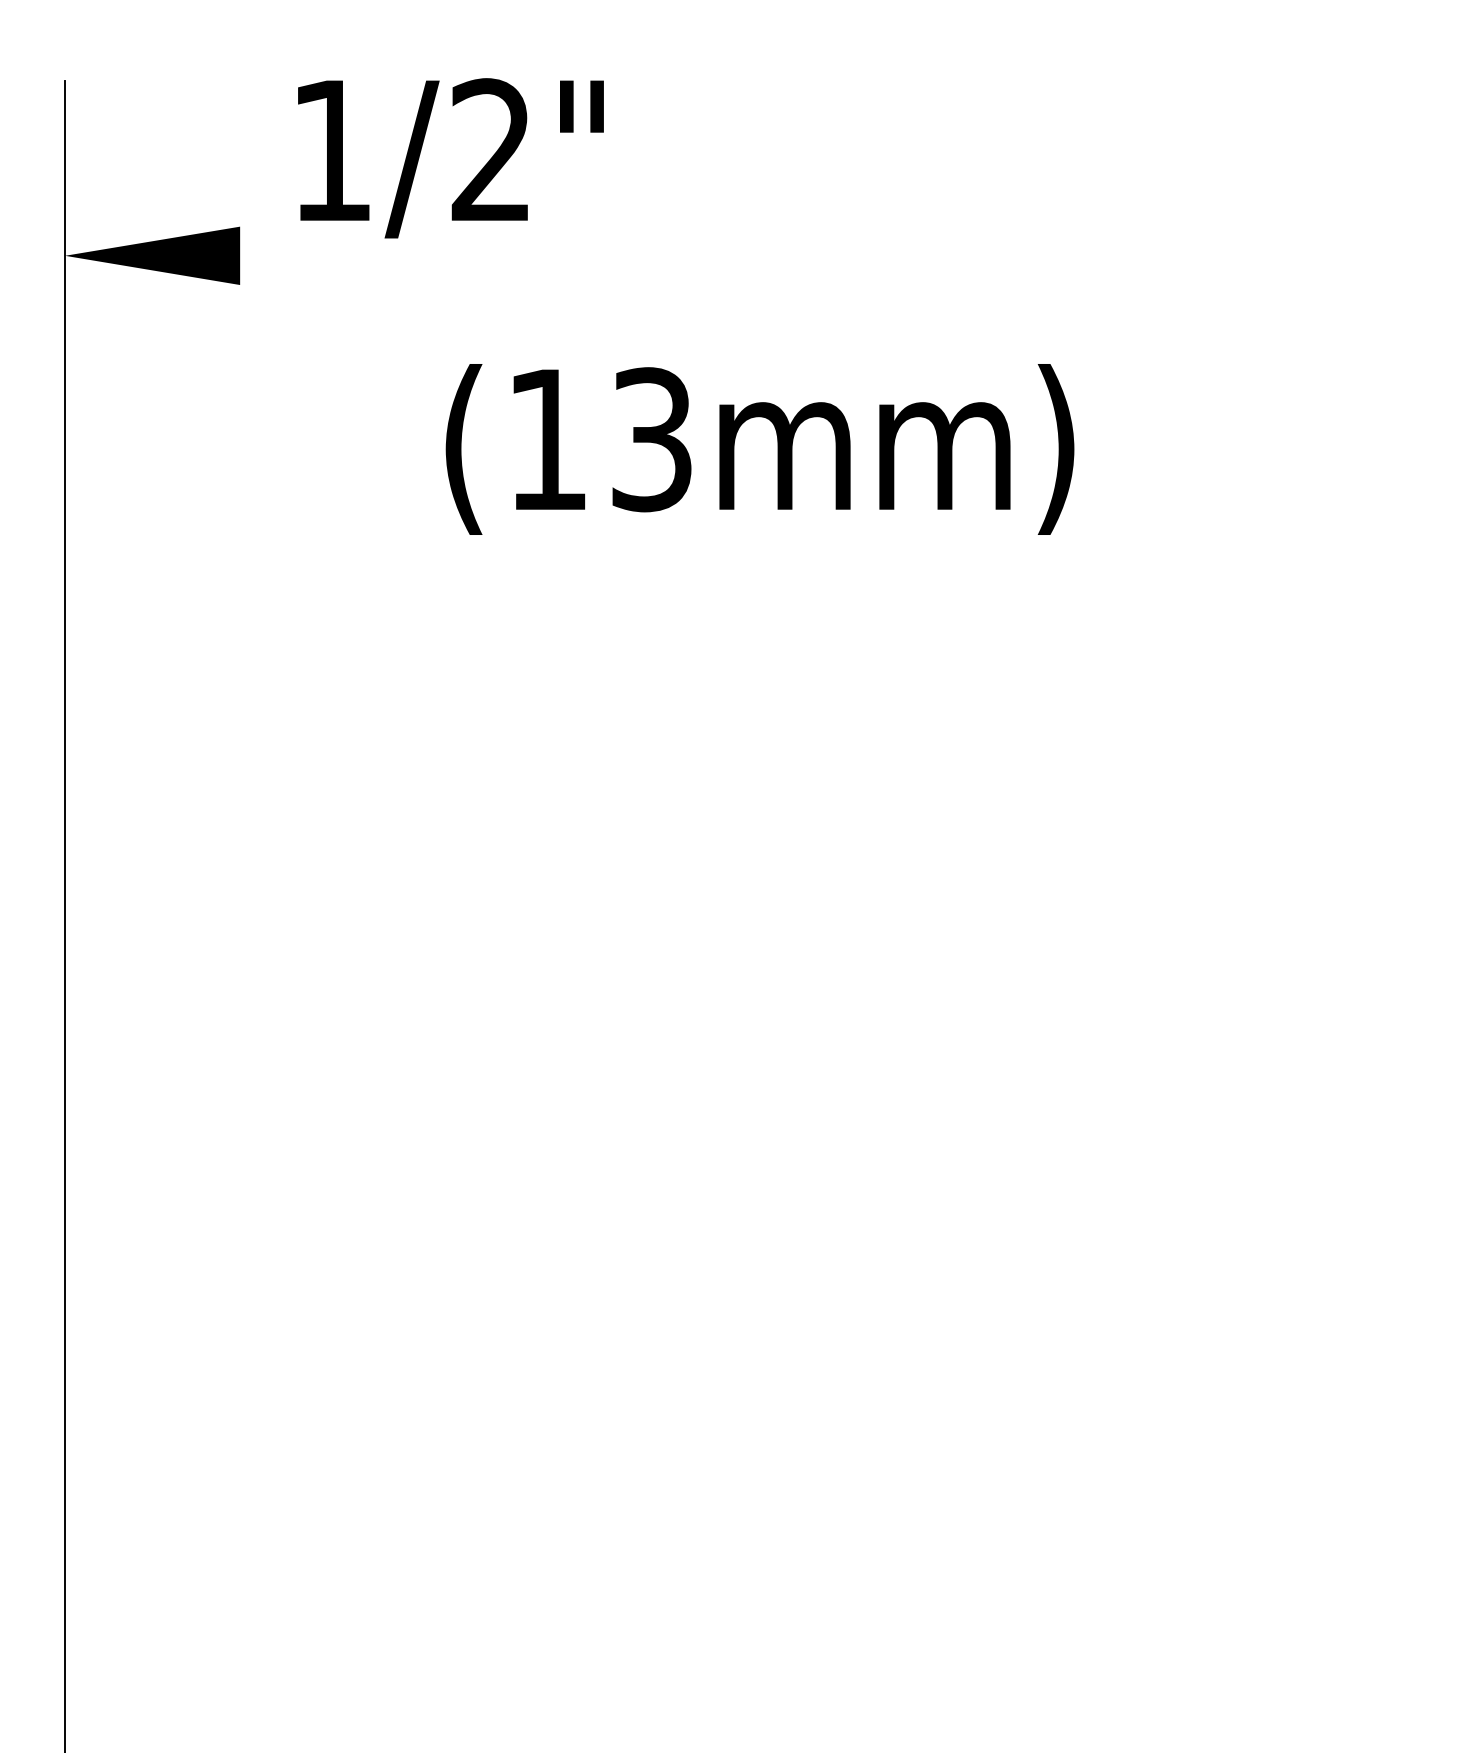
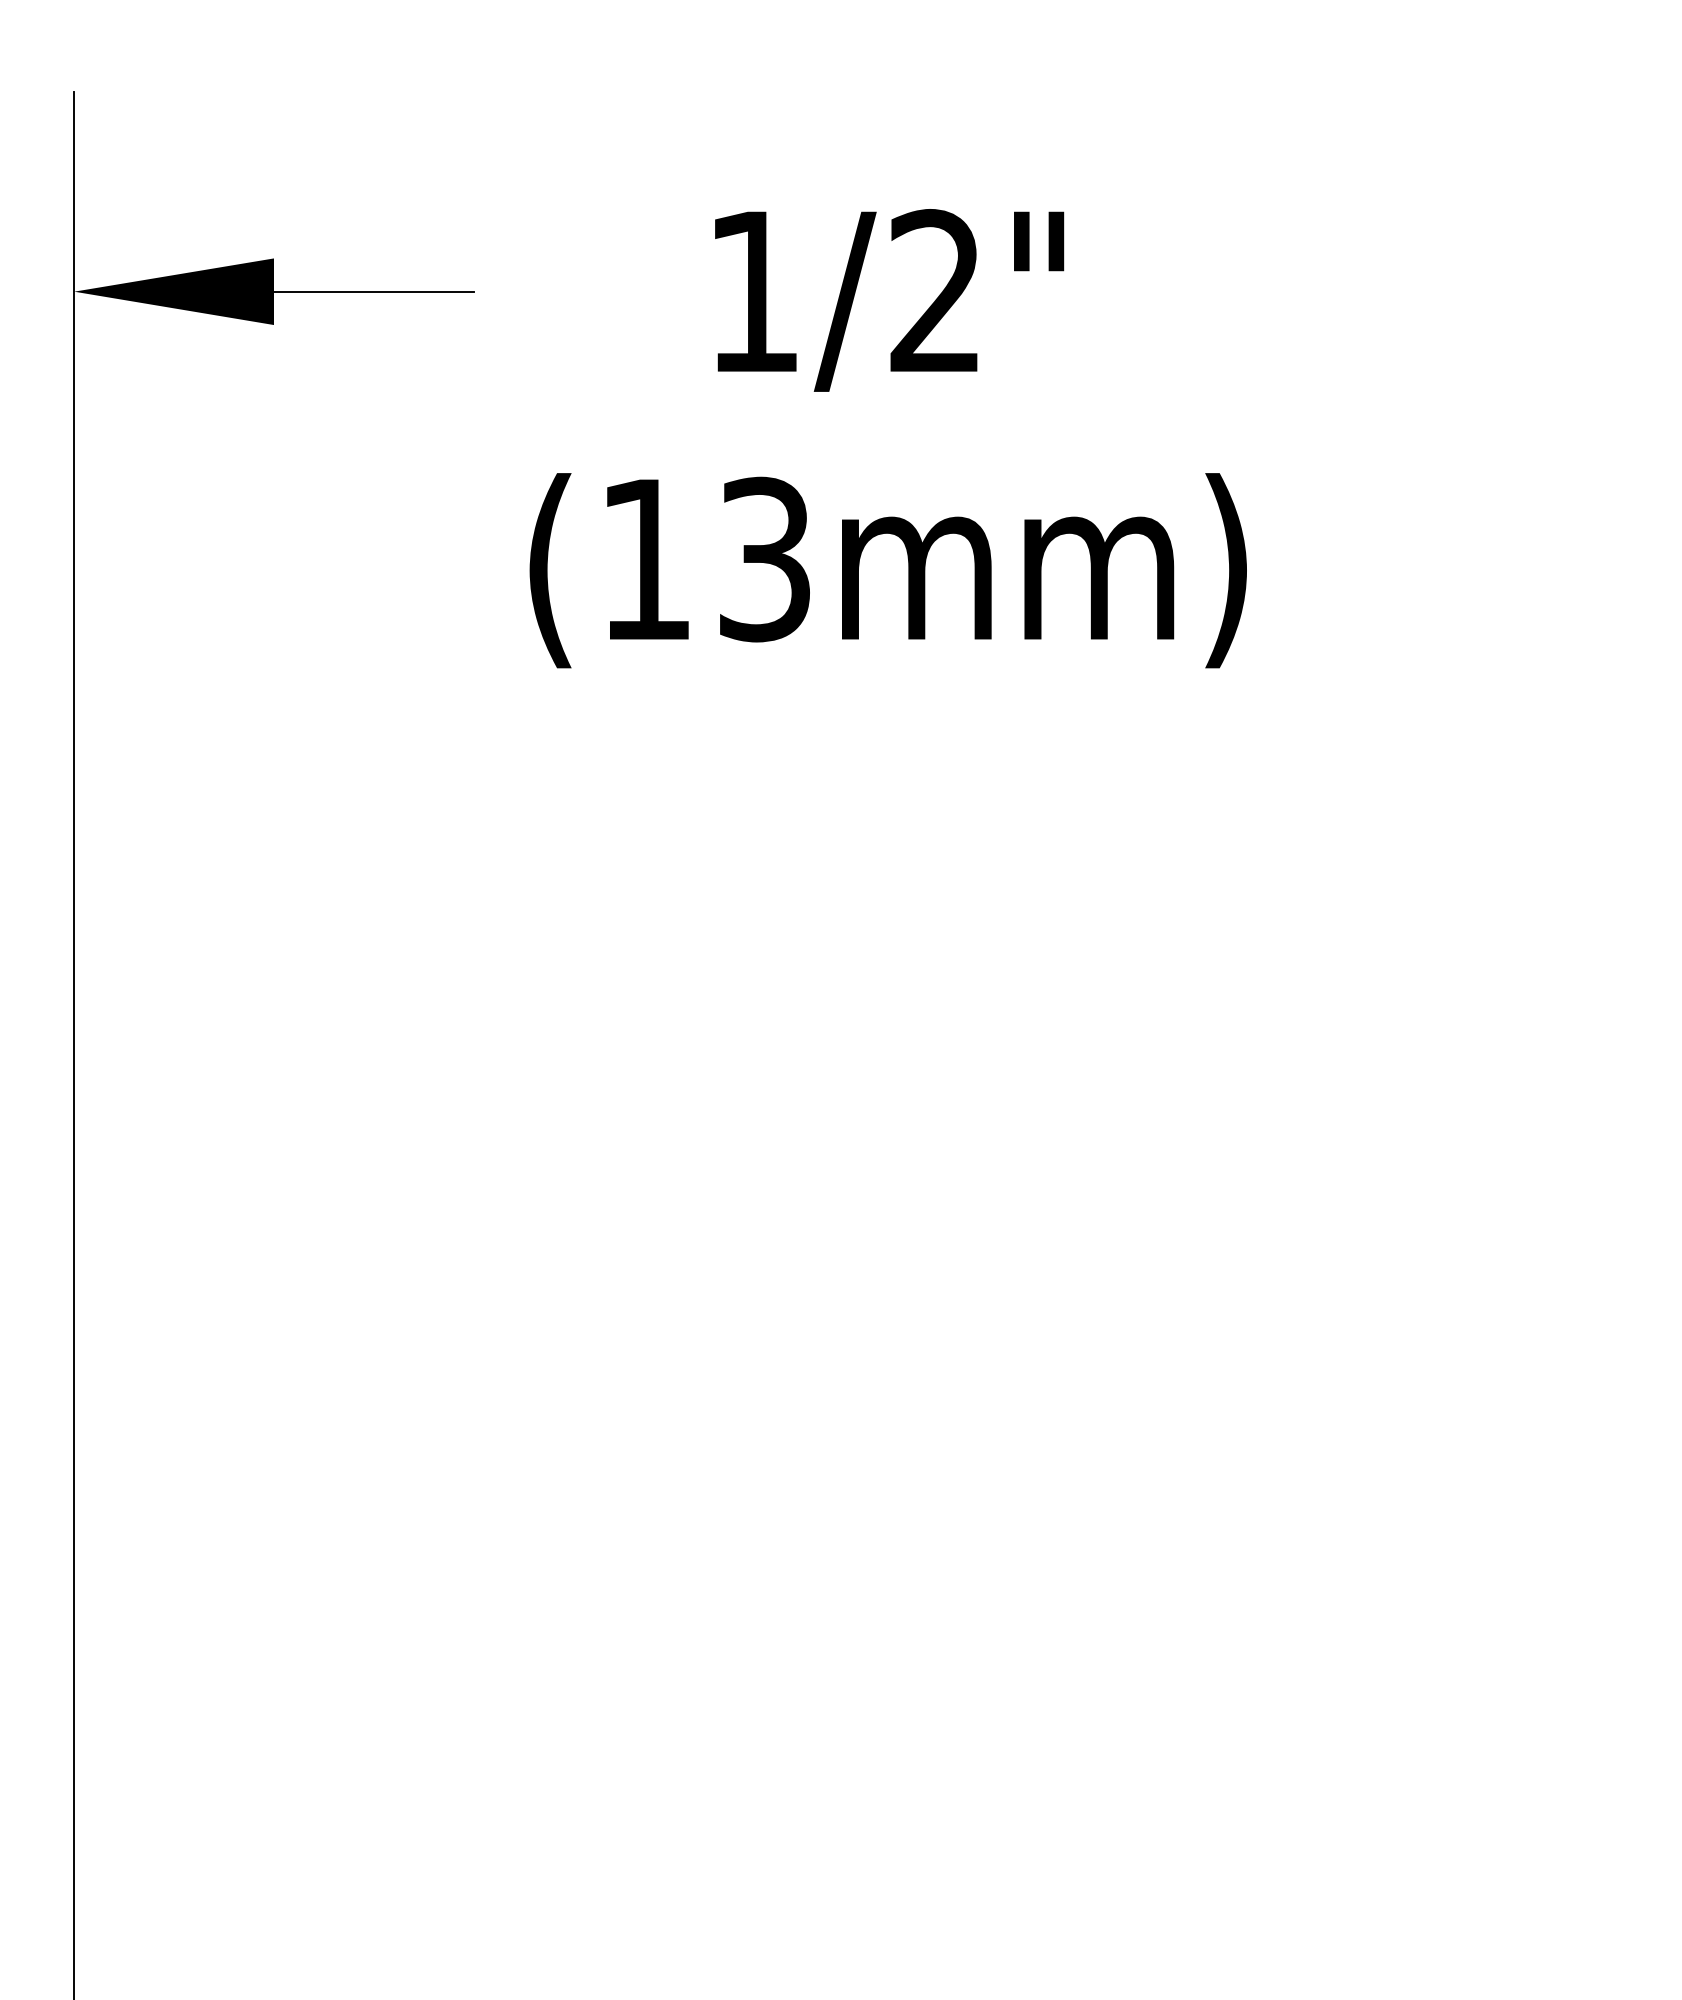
text: (450, 158) -> (889, 300), moved
line: (327, 255) -> (373, 291), added
text: (759, 449) -> (887, 570), moved

